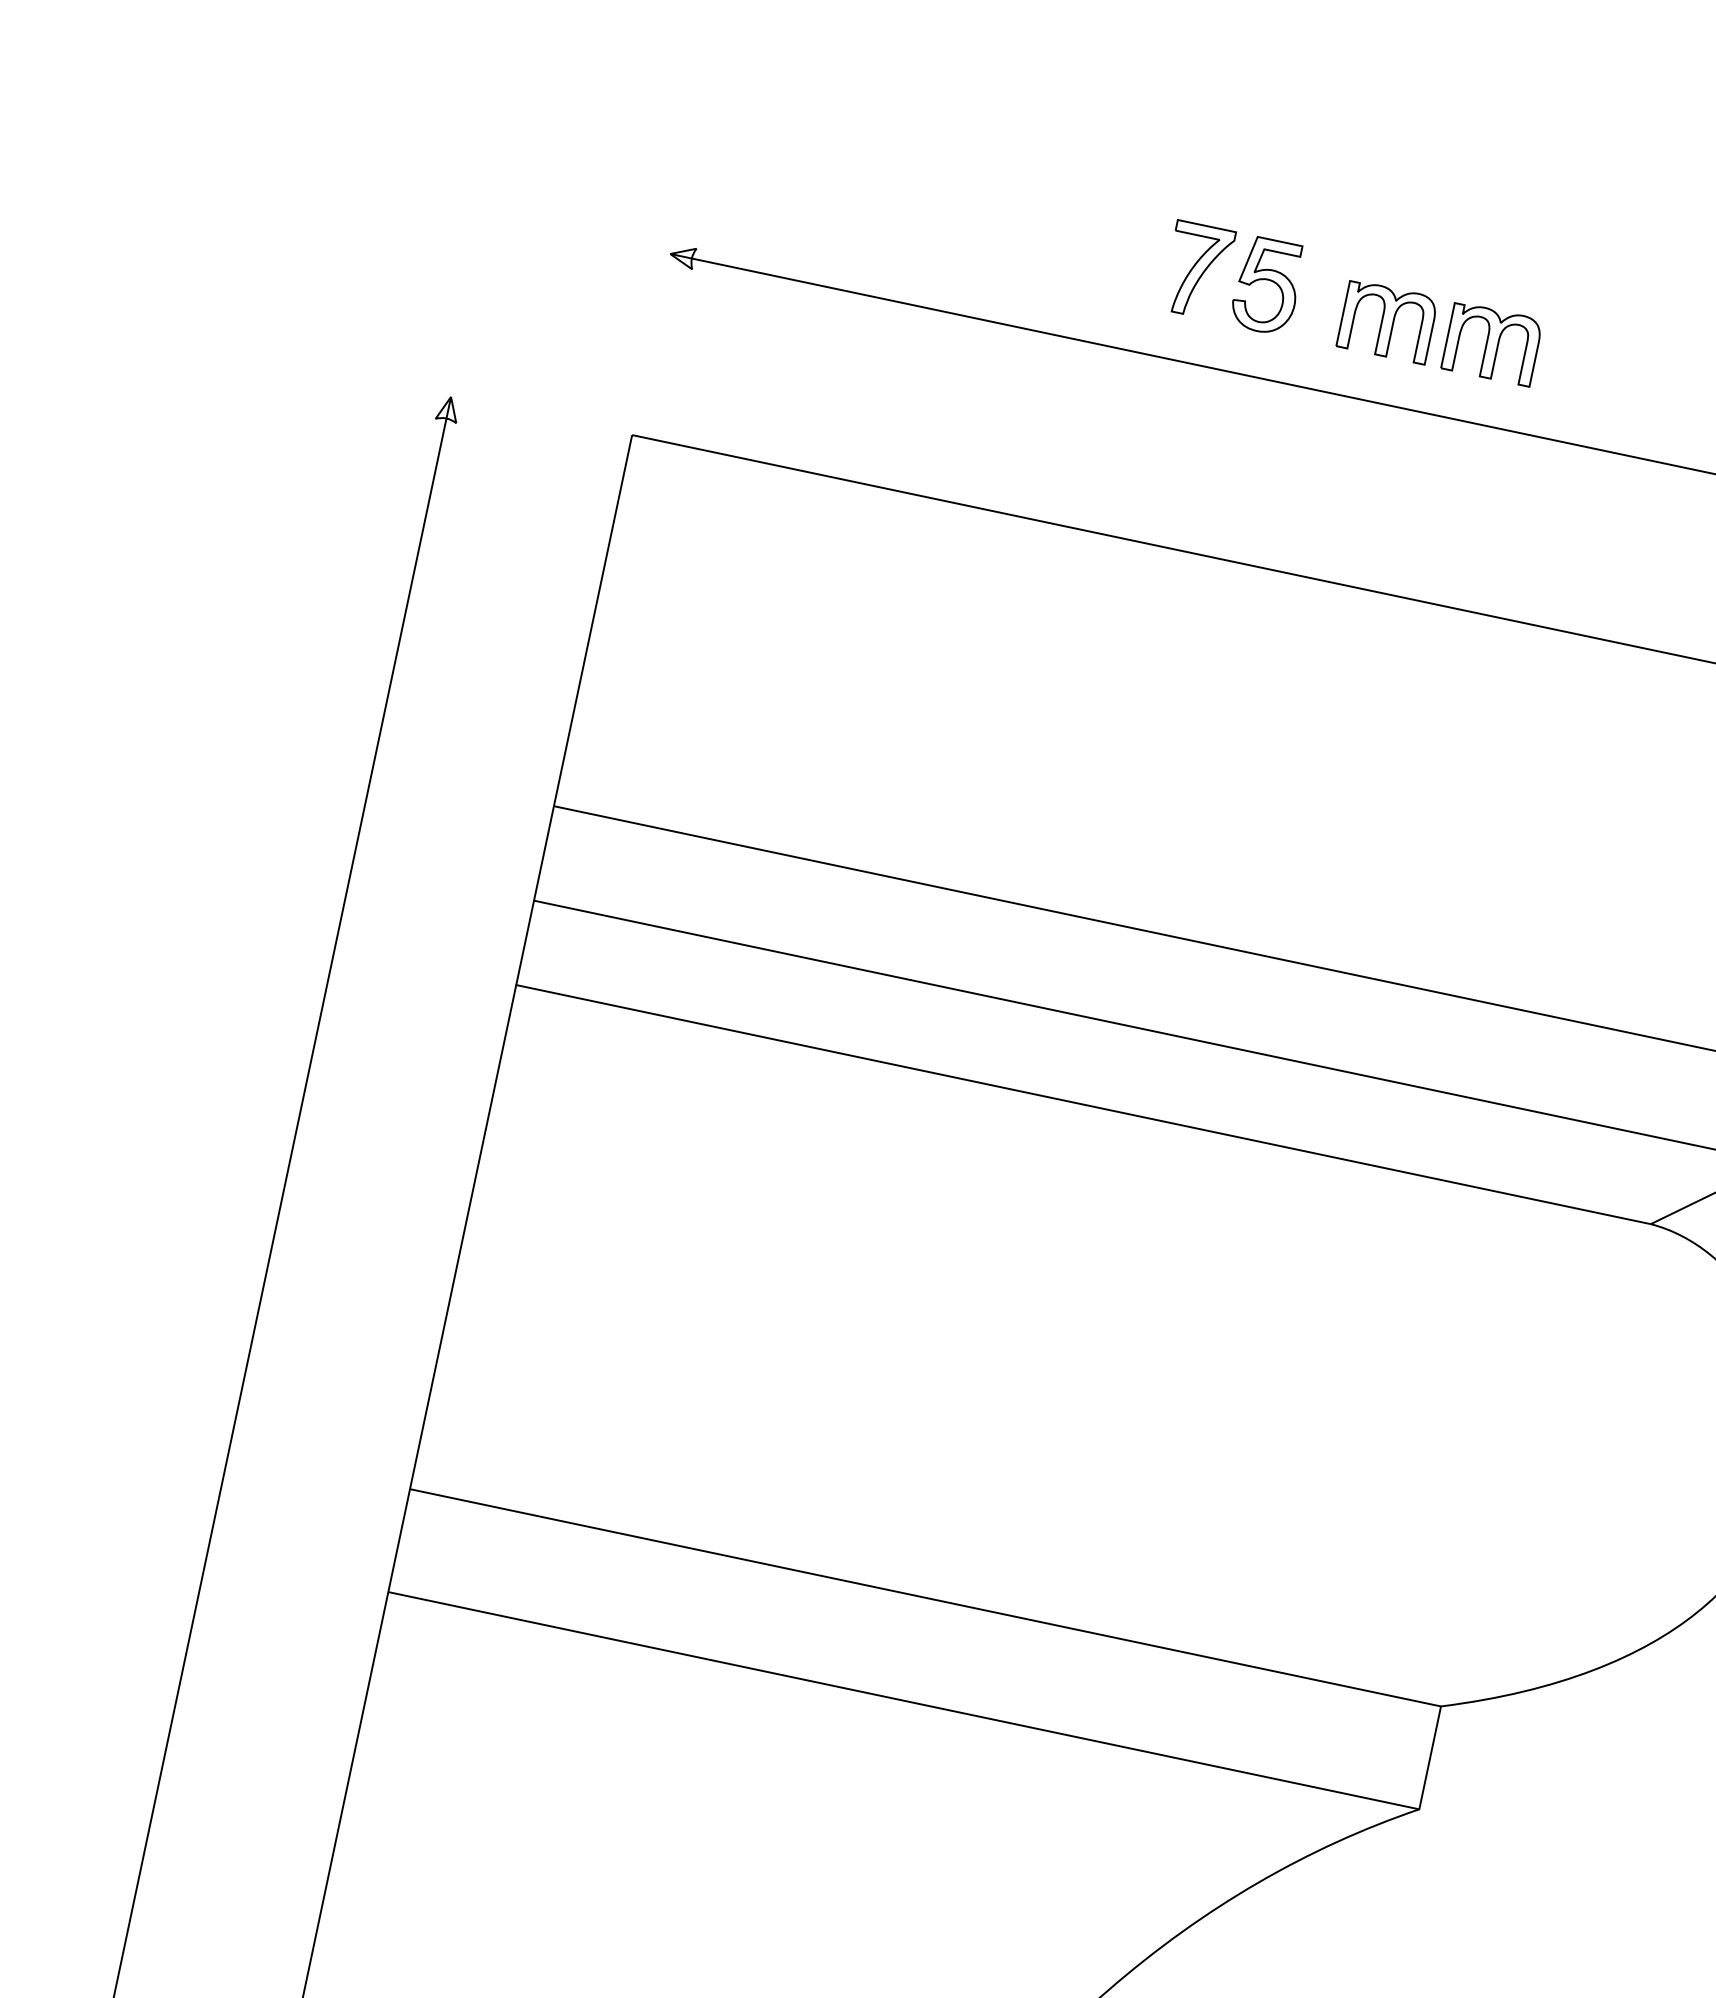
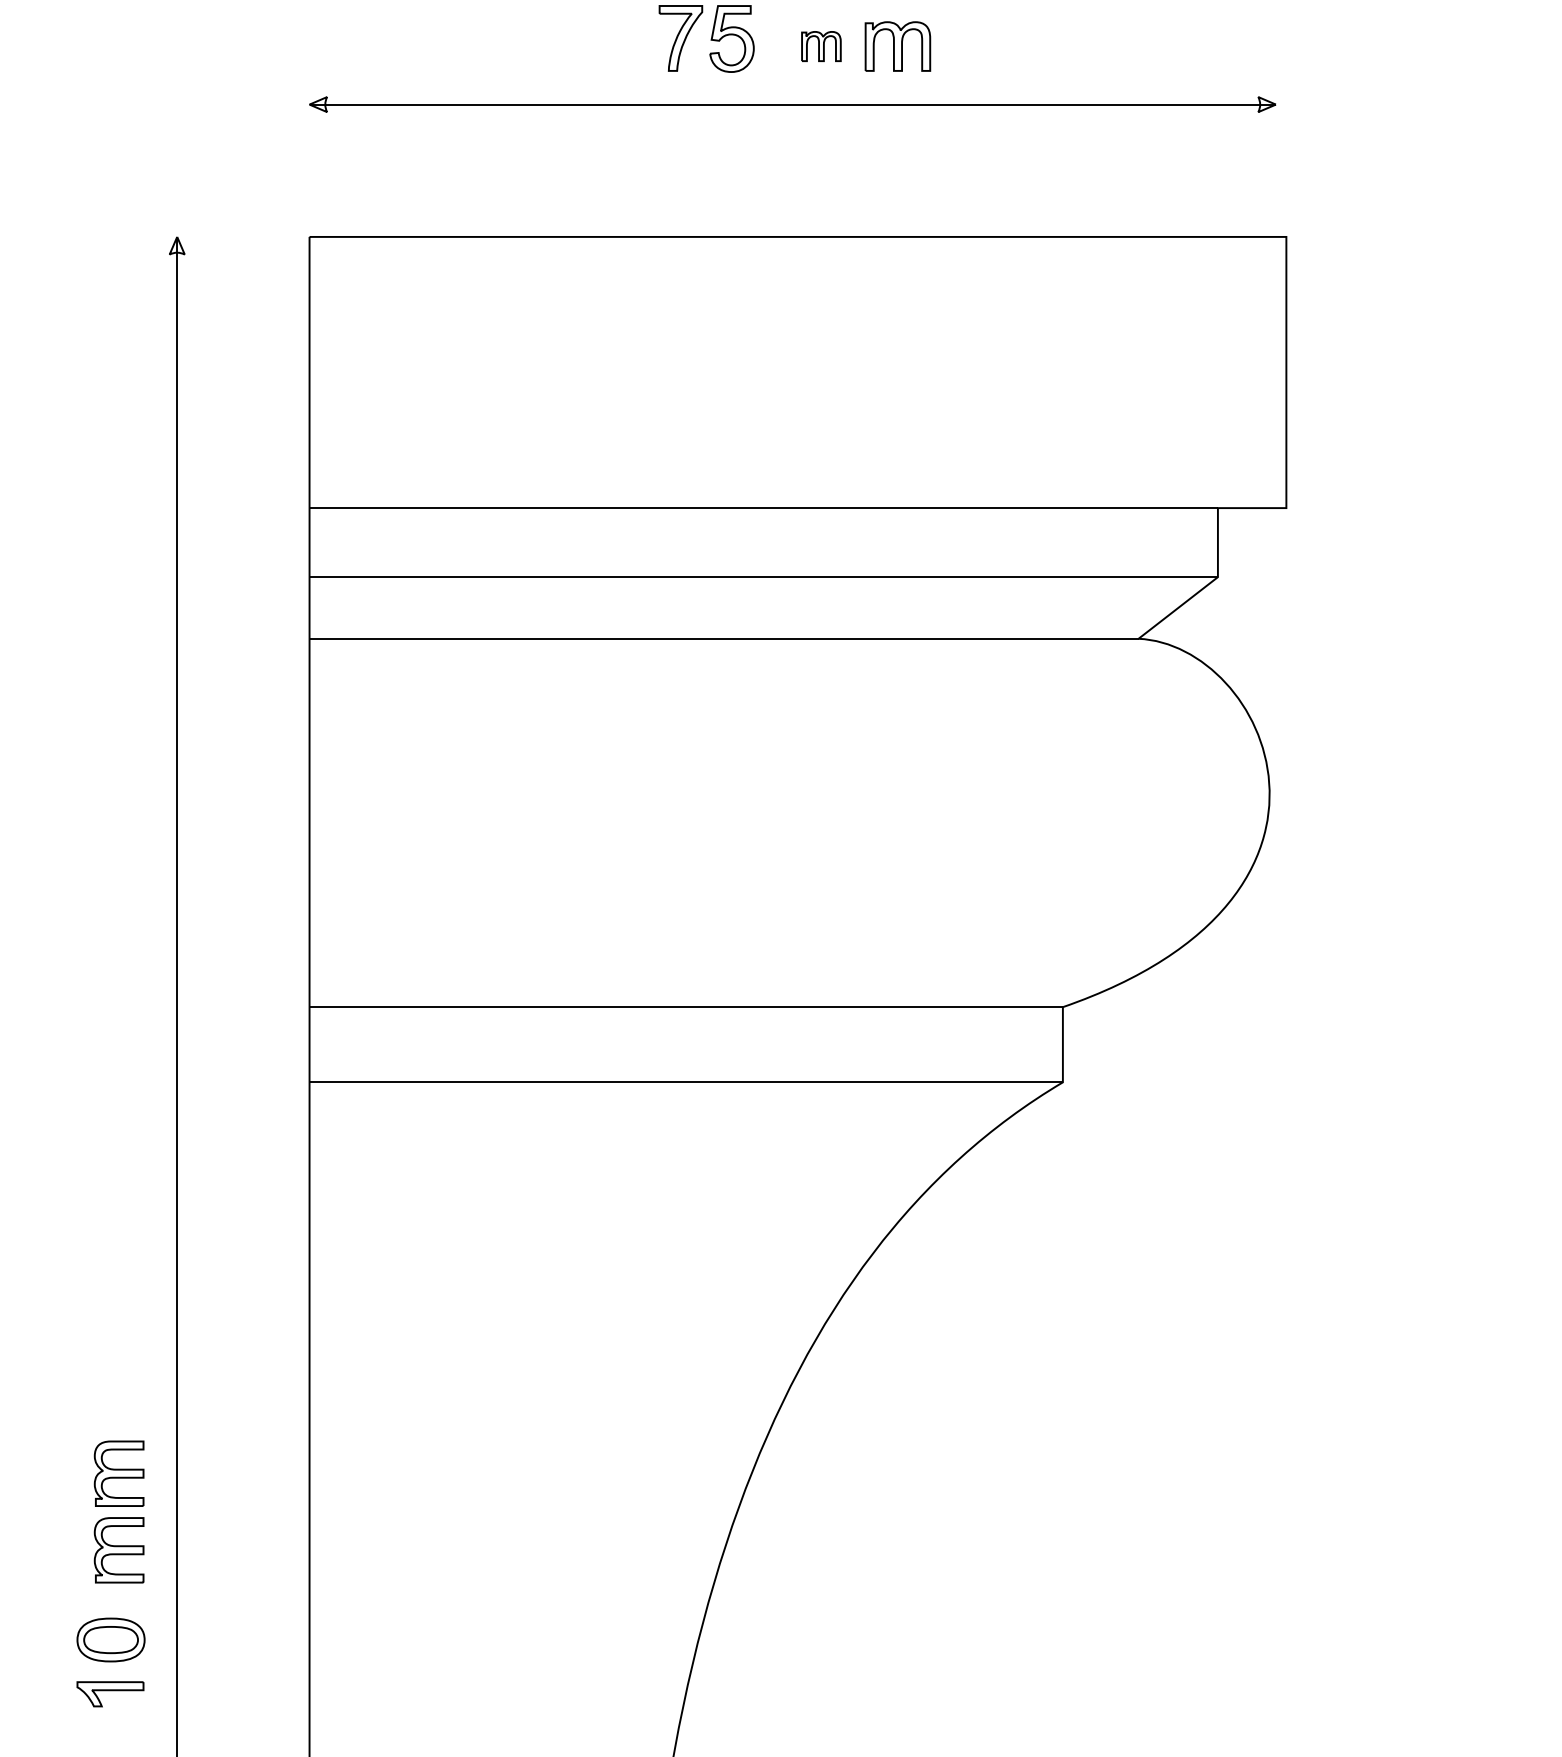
part: (1387, 322) -> (821, 46), size x0.6

